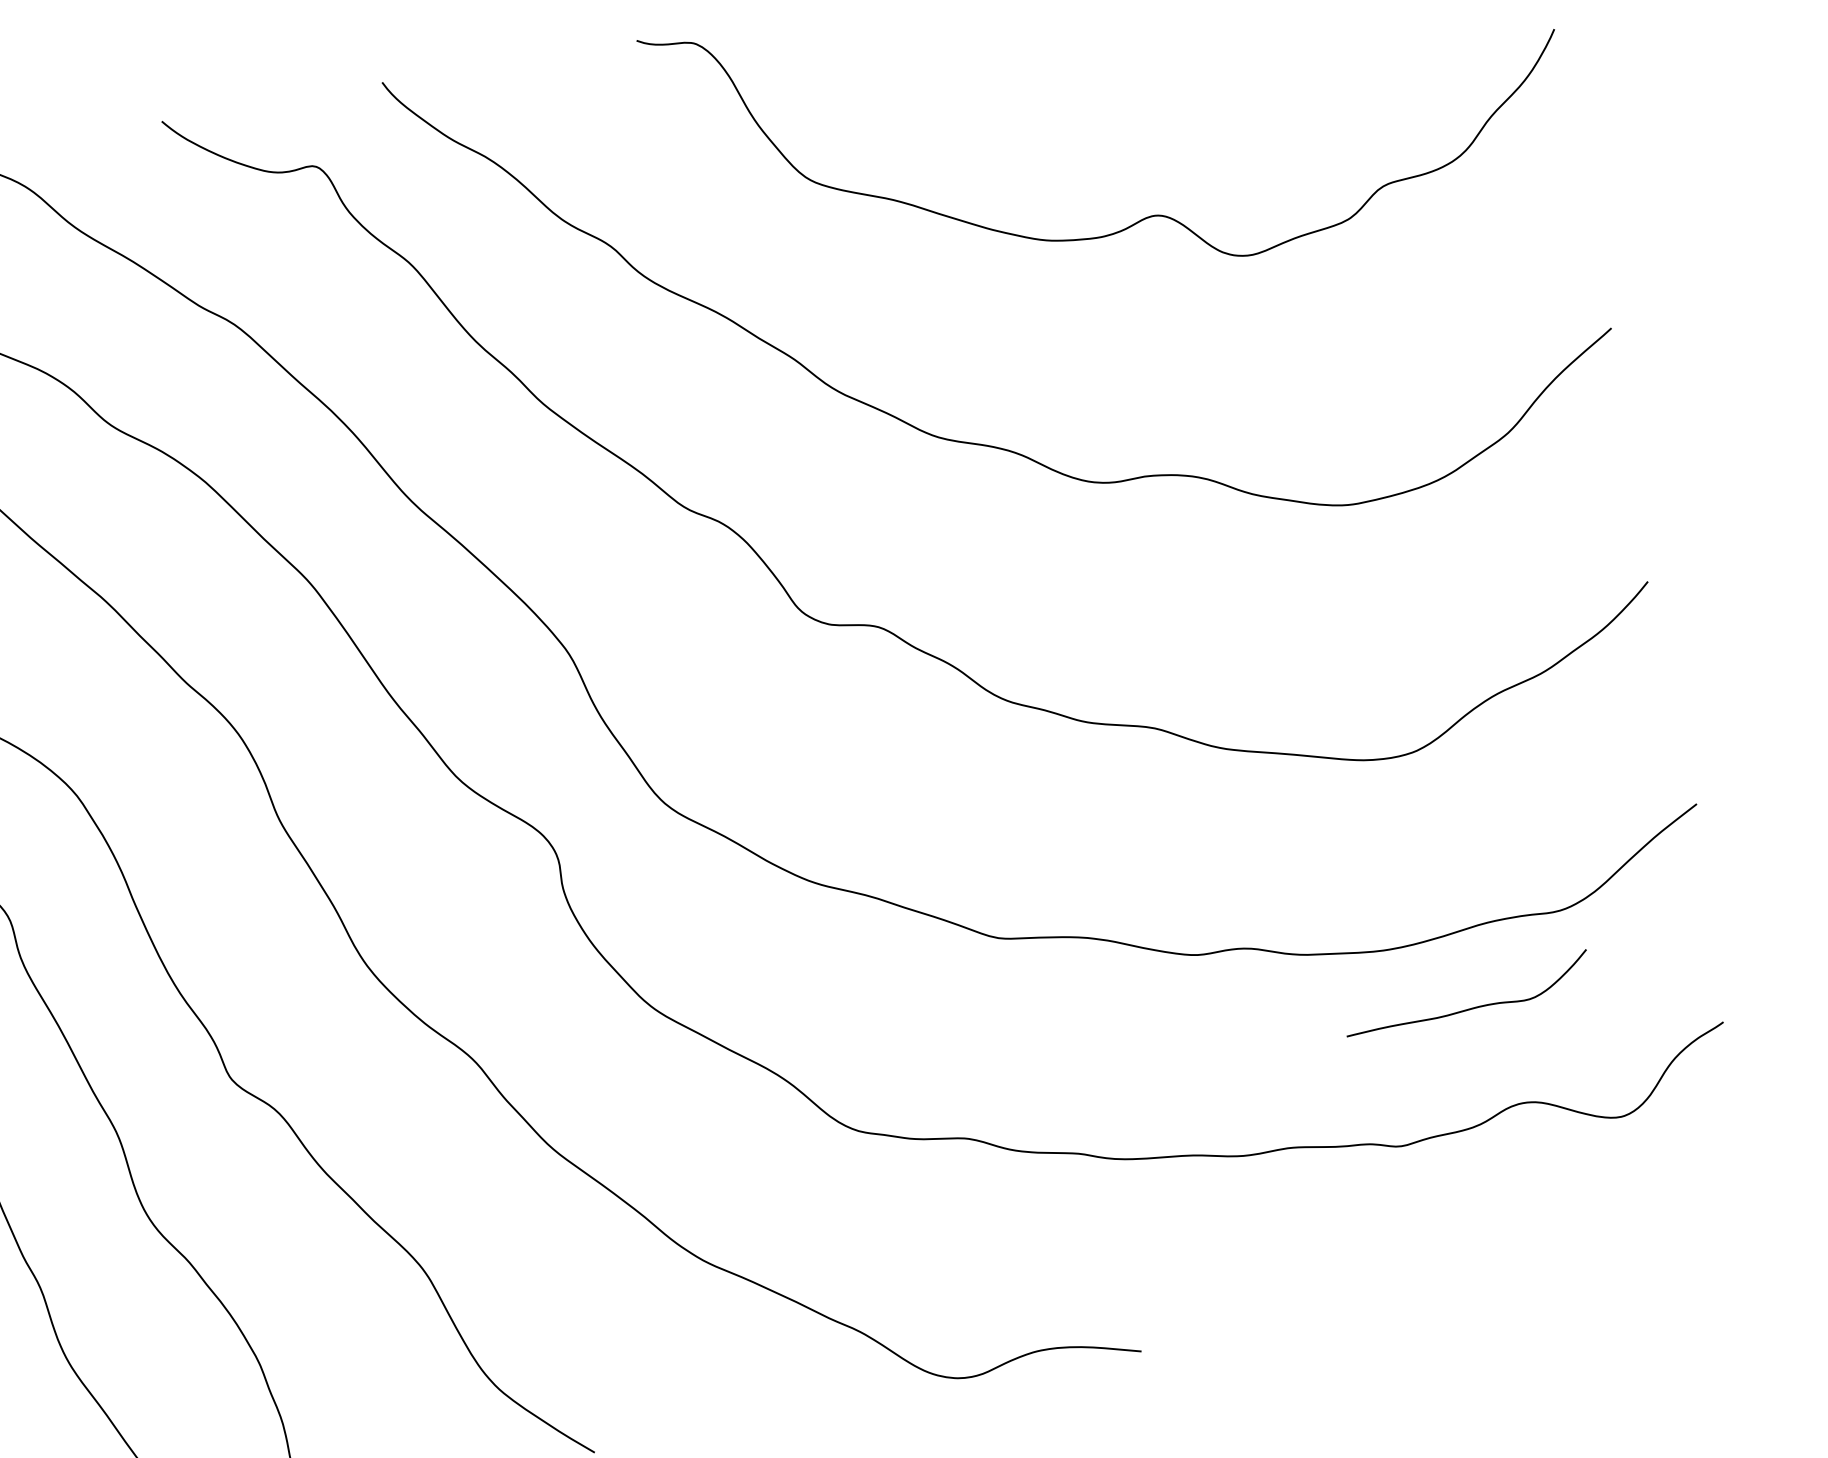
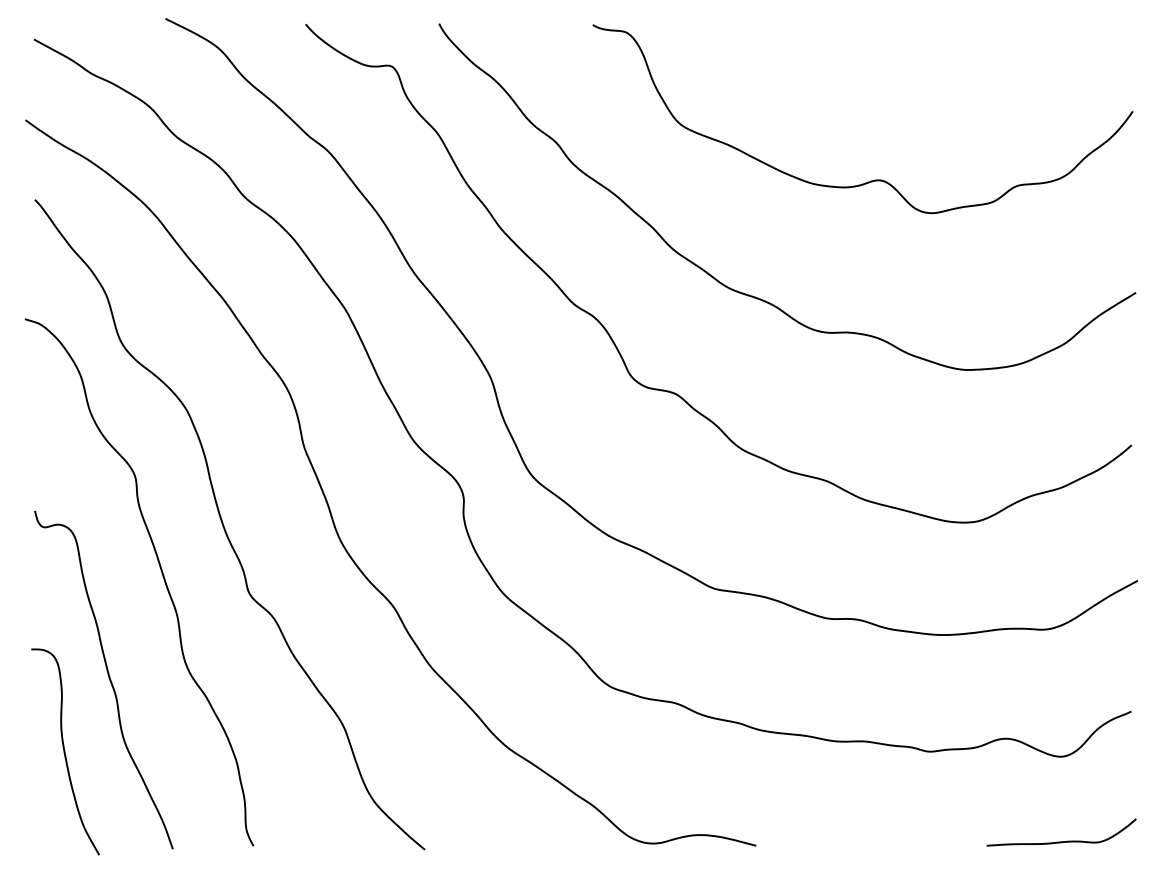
curve: (1469, 1008) -> (1061, 841), moved

